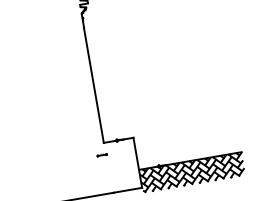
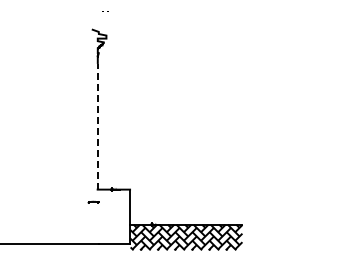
line: (93, 85) -> (97, 126), solid -> dashed

